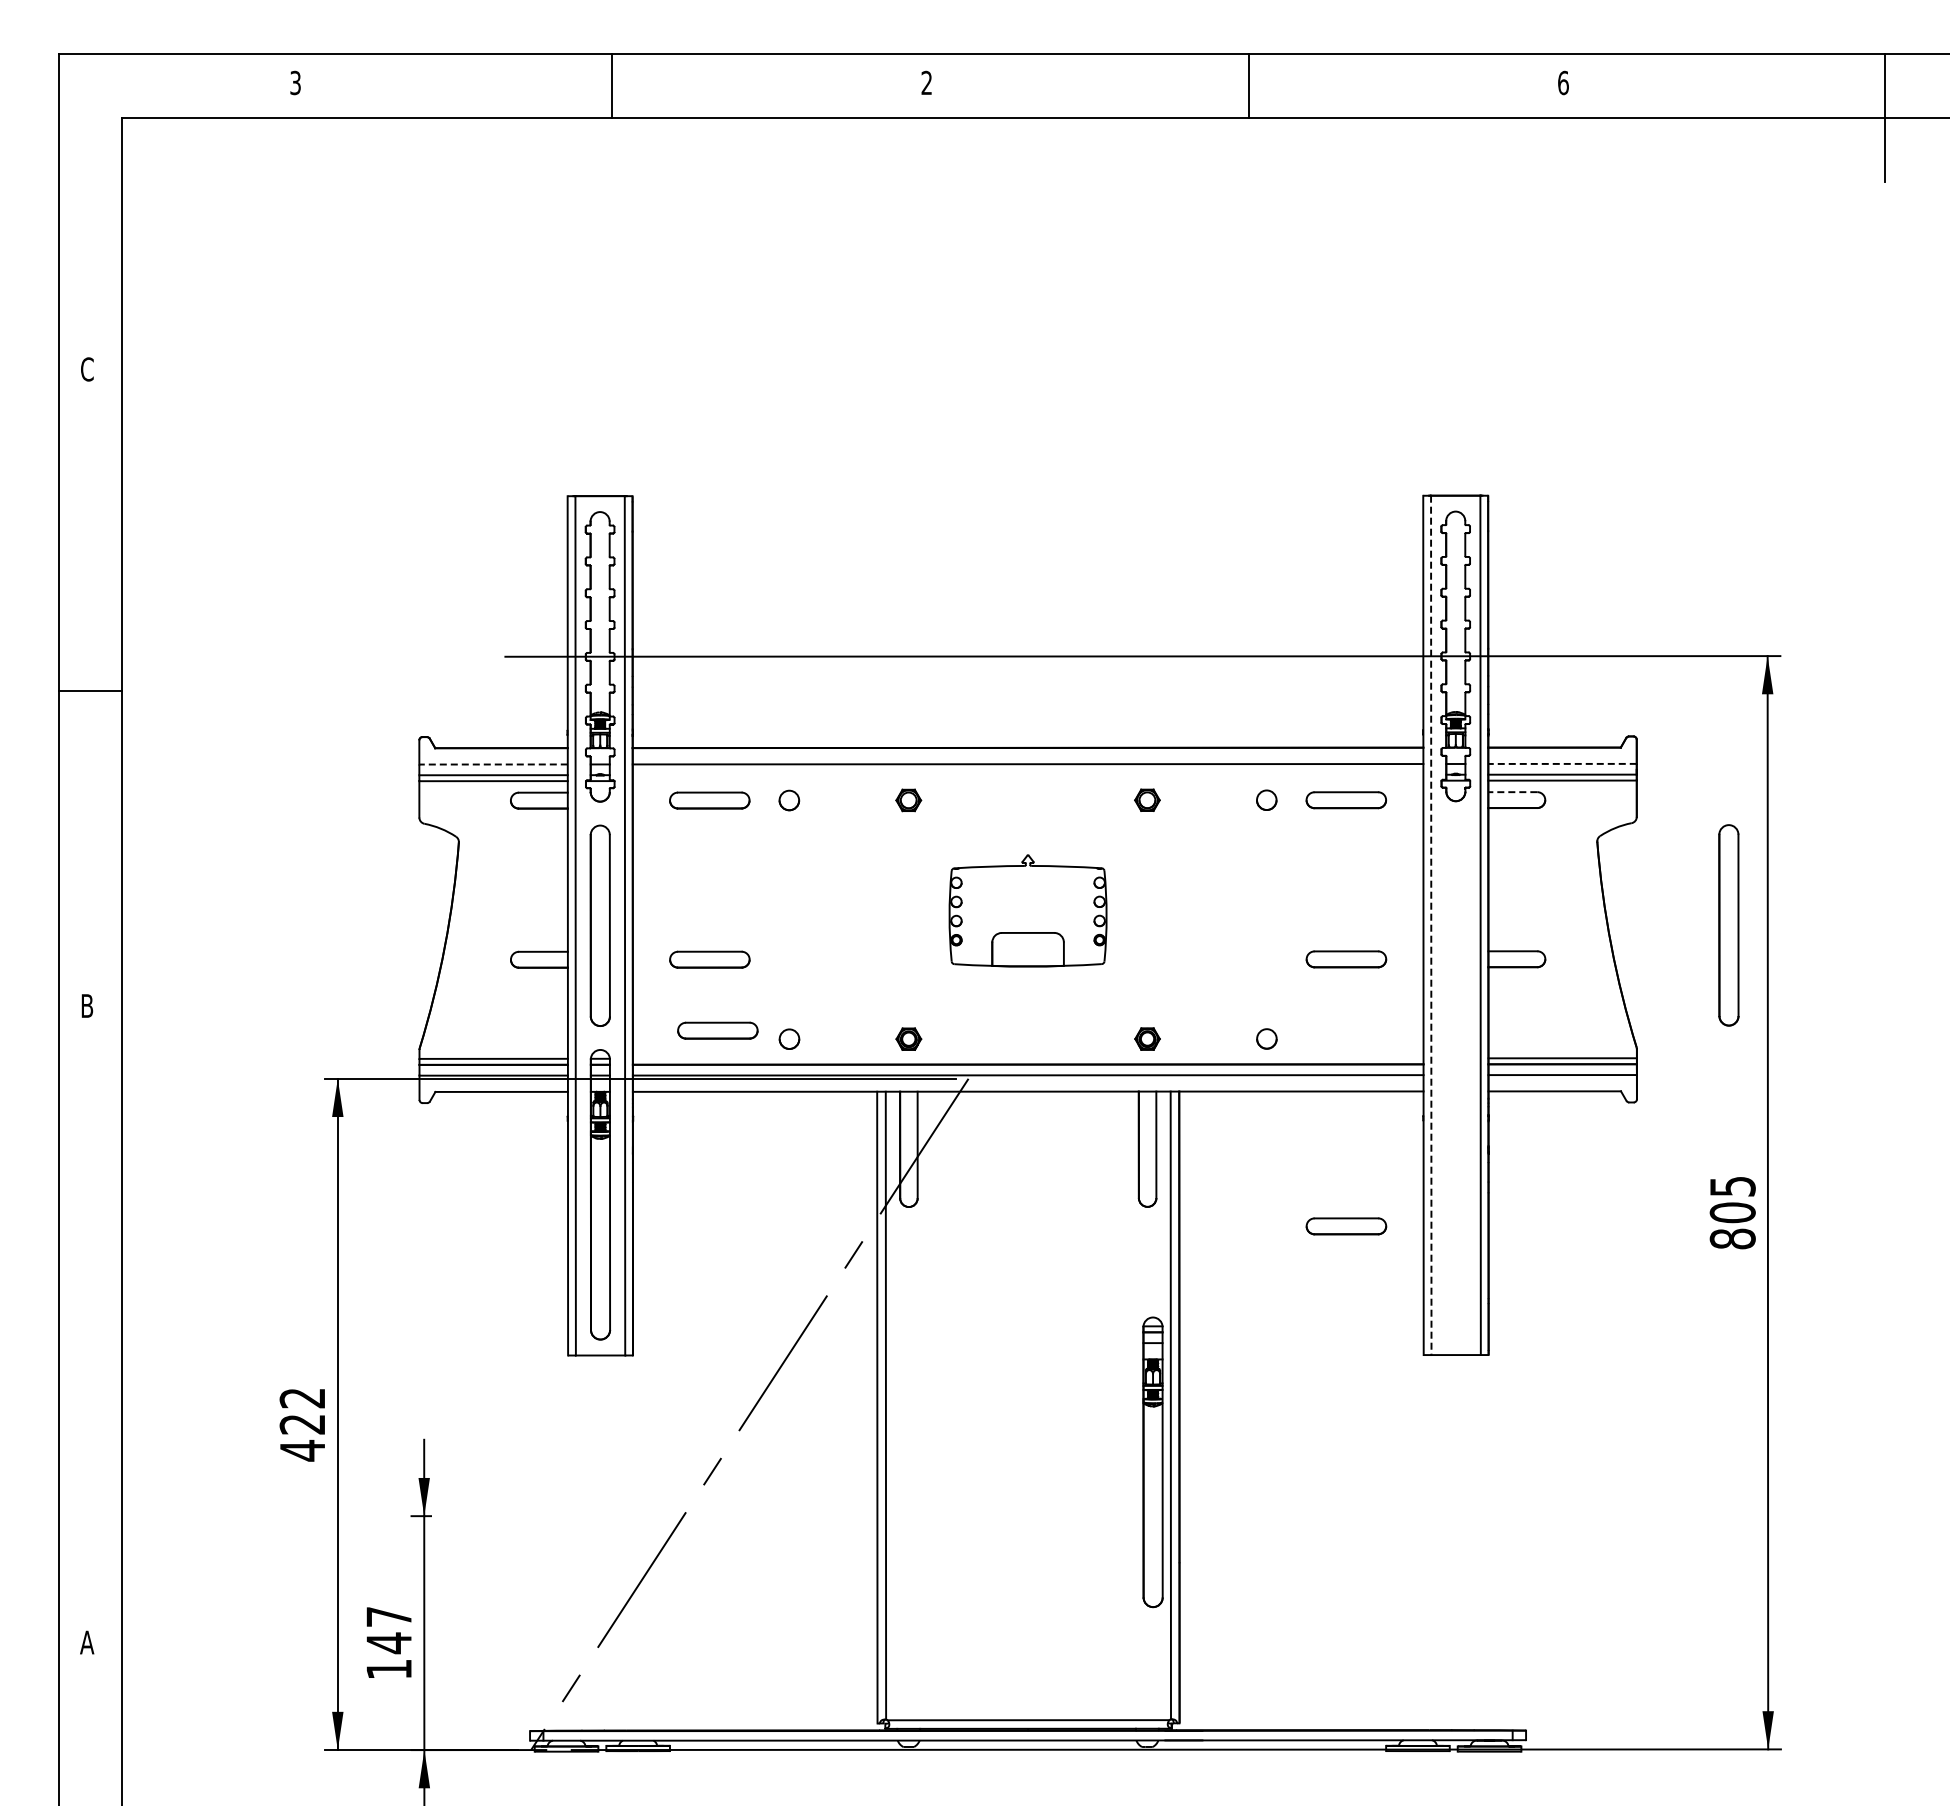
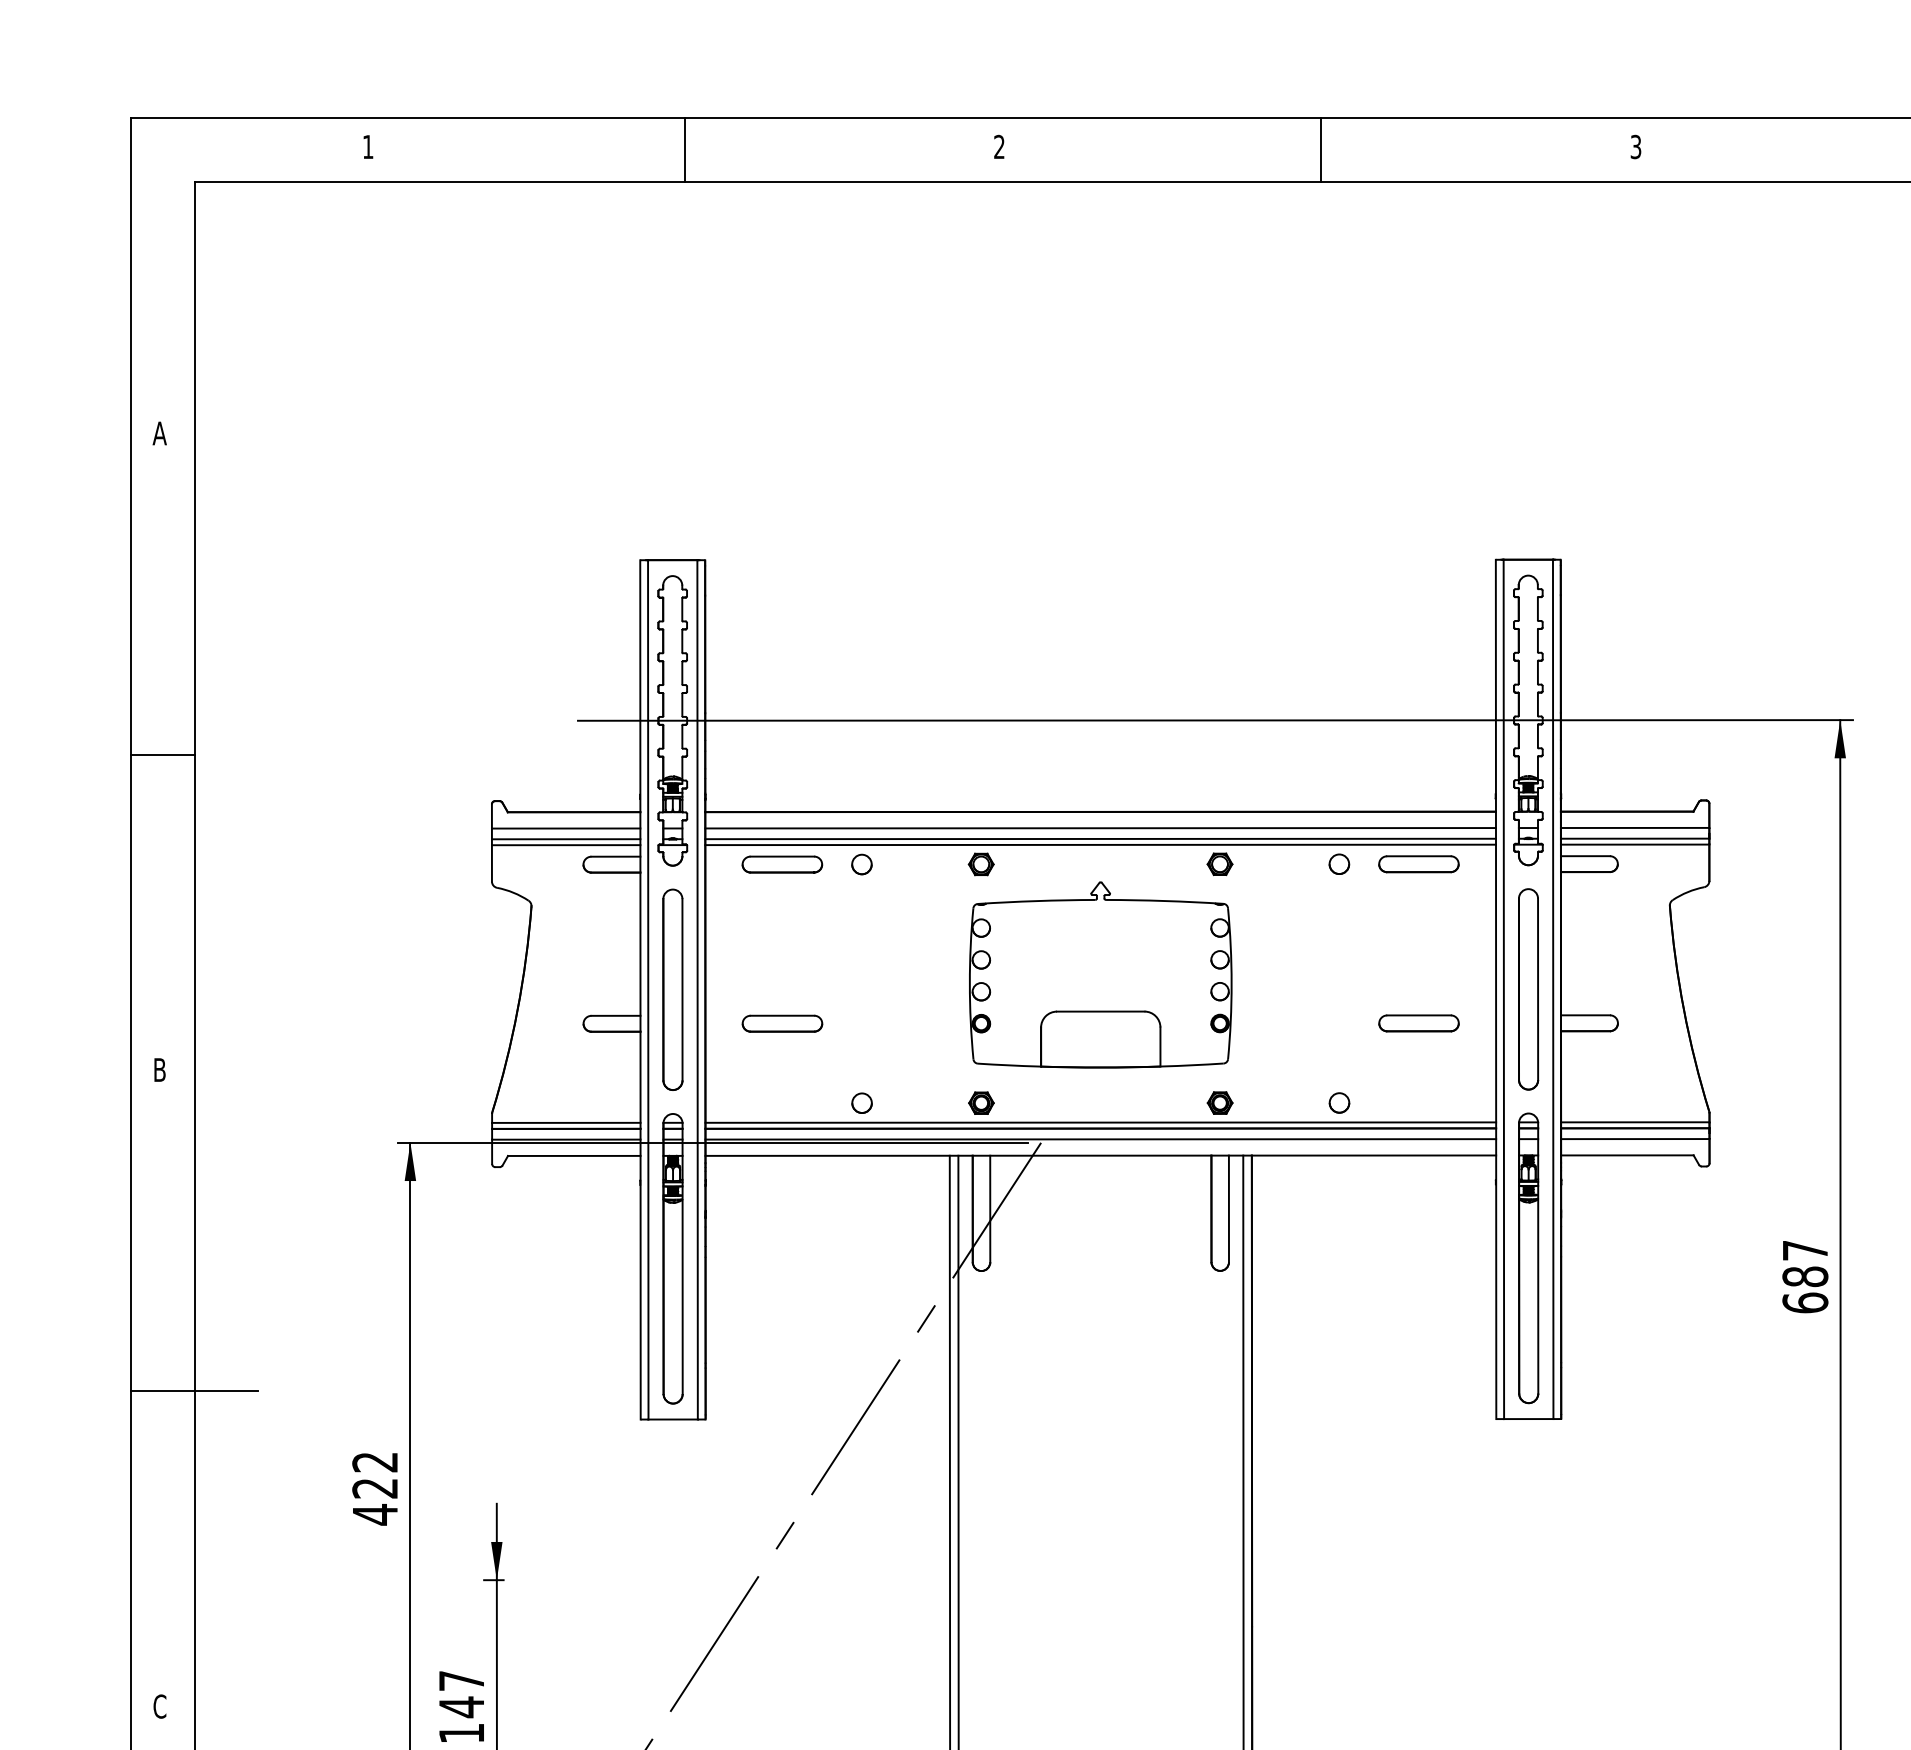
text: (295, 82) -> (368, 146), 3 -> 1
text: (1563, 82) -> (1636, 146), 6 -> 3
text: (87, 369) -> (160, 433), C -> A
line: (1562, 763) -> (1635, 827), dashed -> solid
line: (493, 764) -> (566, 828), dashed -> solid
line: (1027, 774) -> (1100, 838), added
line: (1027, 780) -> (1100, 844), added
line: (1512, 792) -> (1585, 856), dashed -> solid
part: (1027, 910) -> (1100, 974), size x1.67
line: (1431, 925) -> (1504, 989), dashed -> solid
part: (1728, 925) -> (1528, 989), moved
part: (717, 1030) -> (790, 1094), removed
line: (1027, 1058) -> (1100, 1122), added
text: (1732, 1213) -> (1805, 1277), 805 -> 687
part: (1346, 1226) -> (1419, 1290), removed
line: (121, 1327) -> (194, 1391), added
part: (1152, 1462) -> (1528, 1258), moved
text: (87, 1642) -> (160, 1706), A -> C

